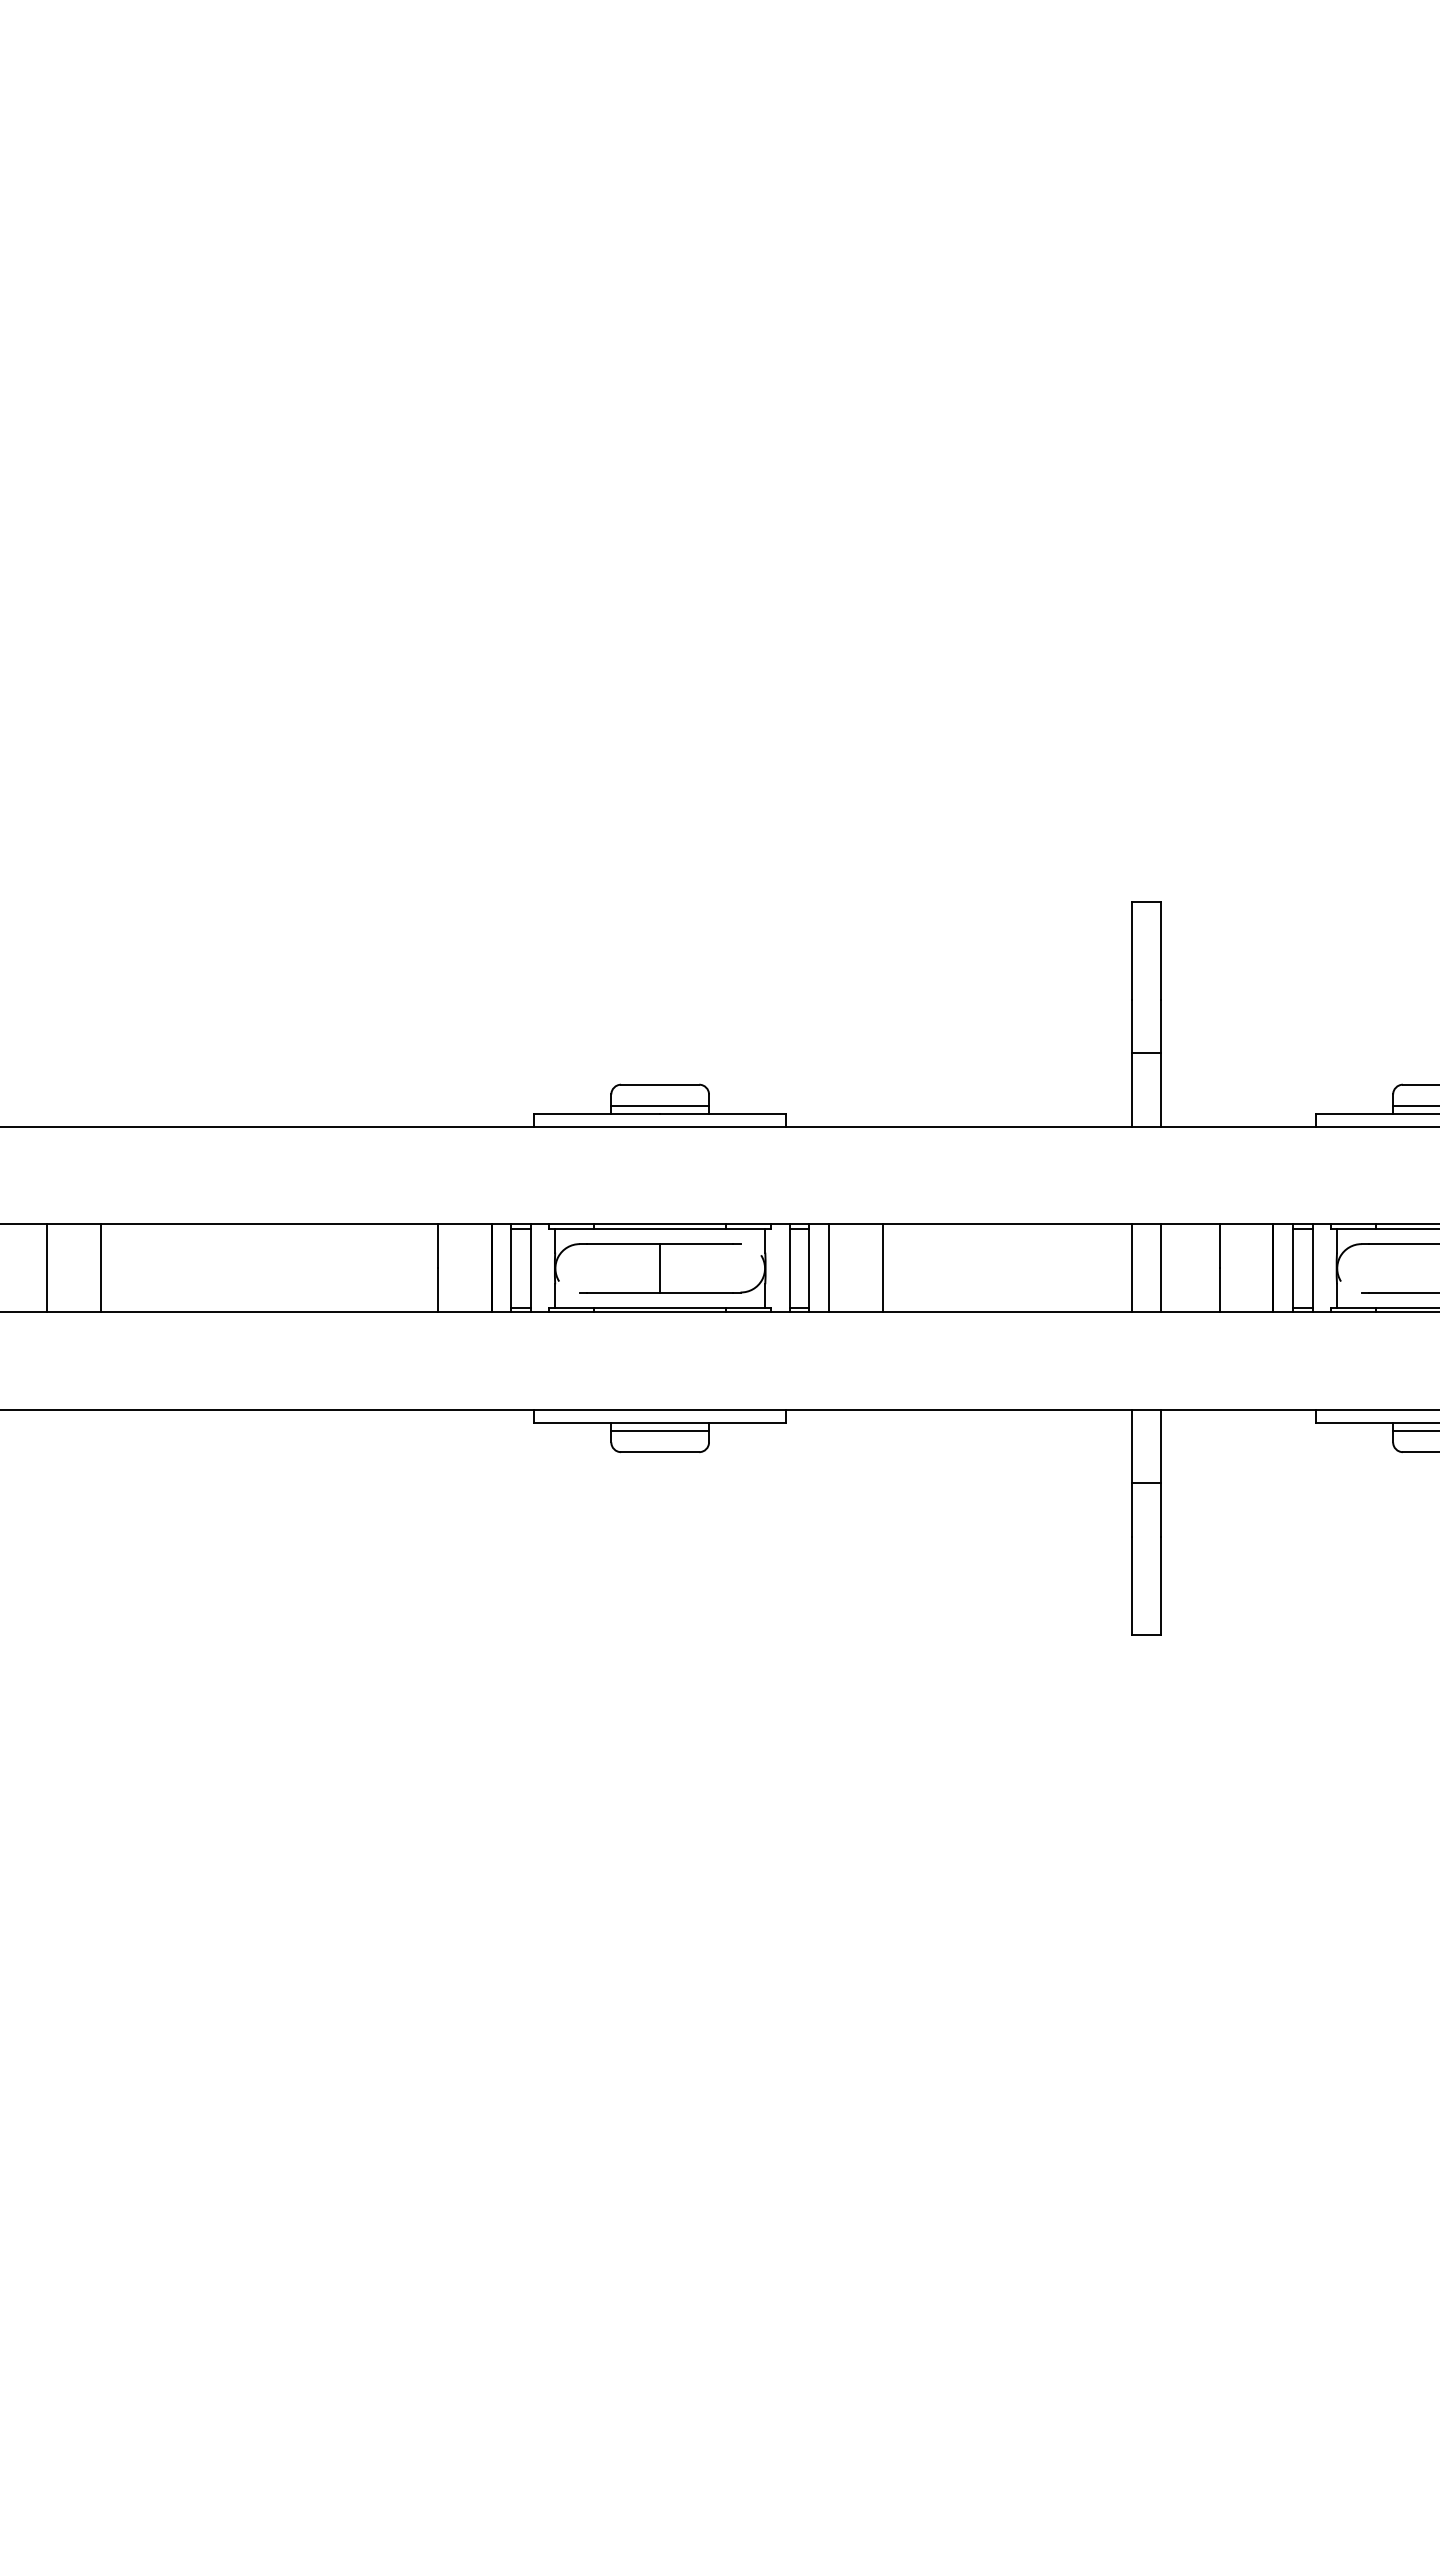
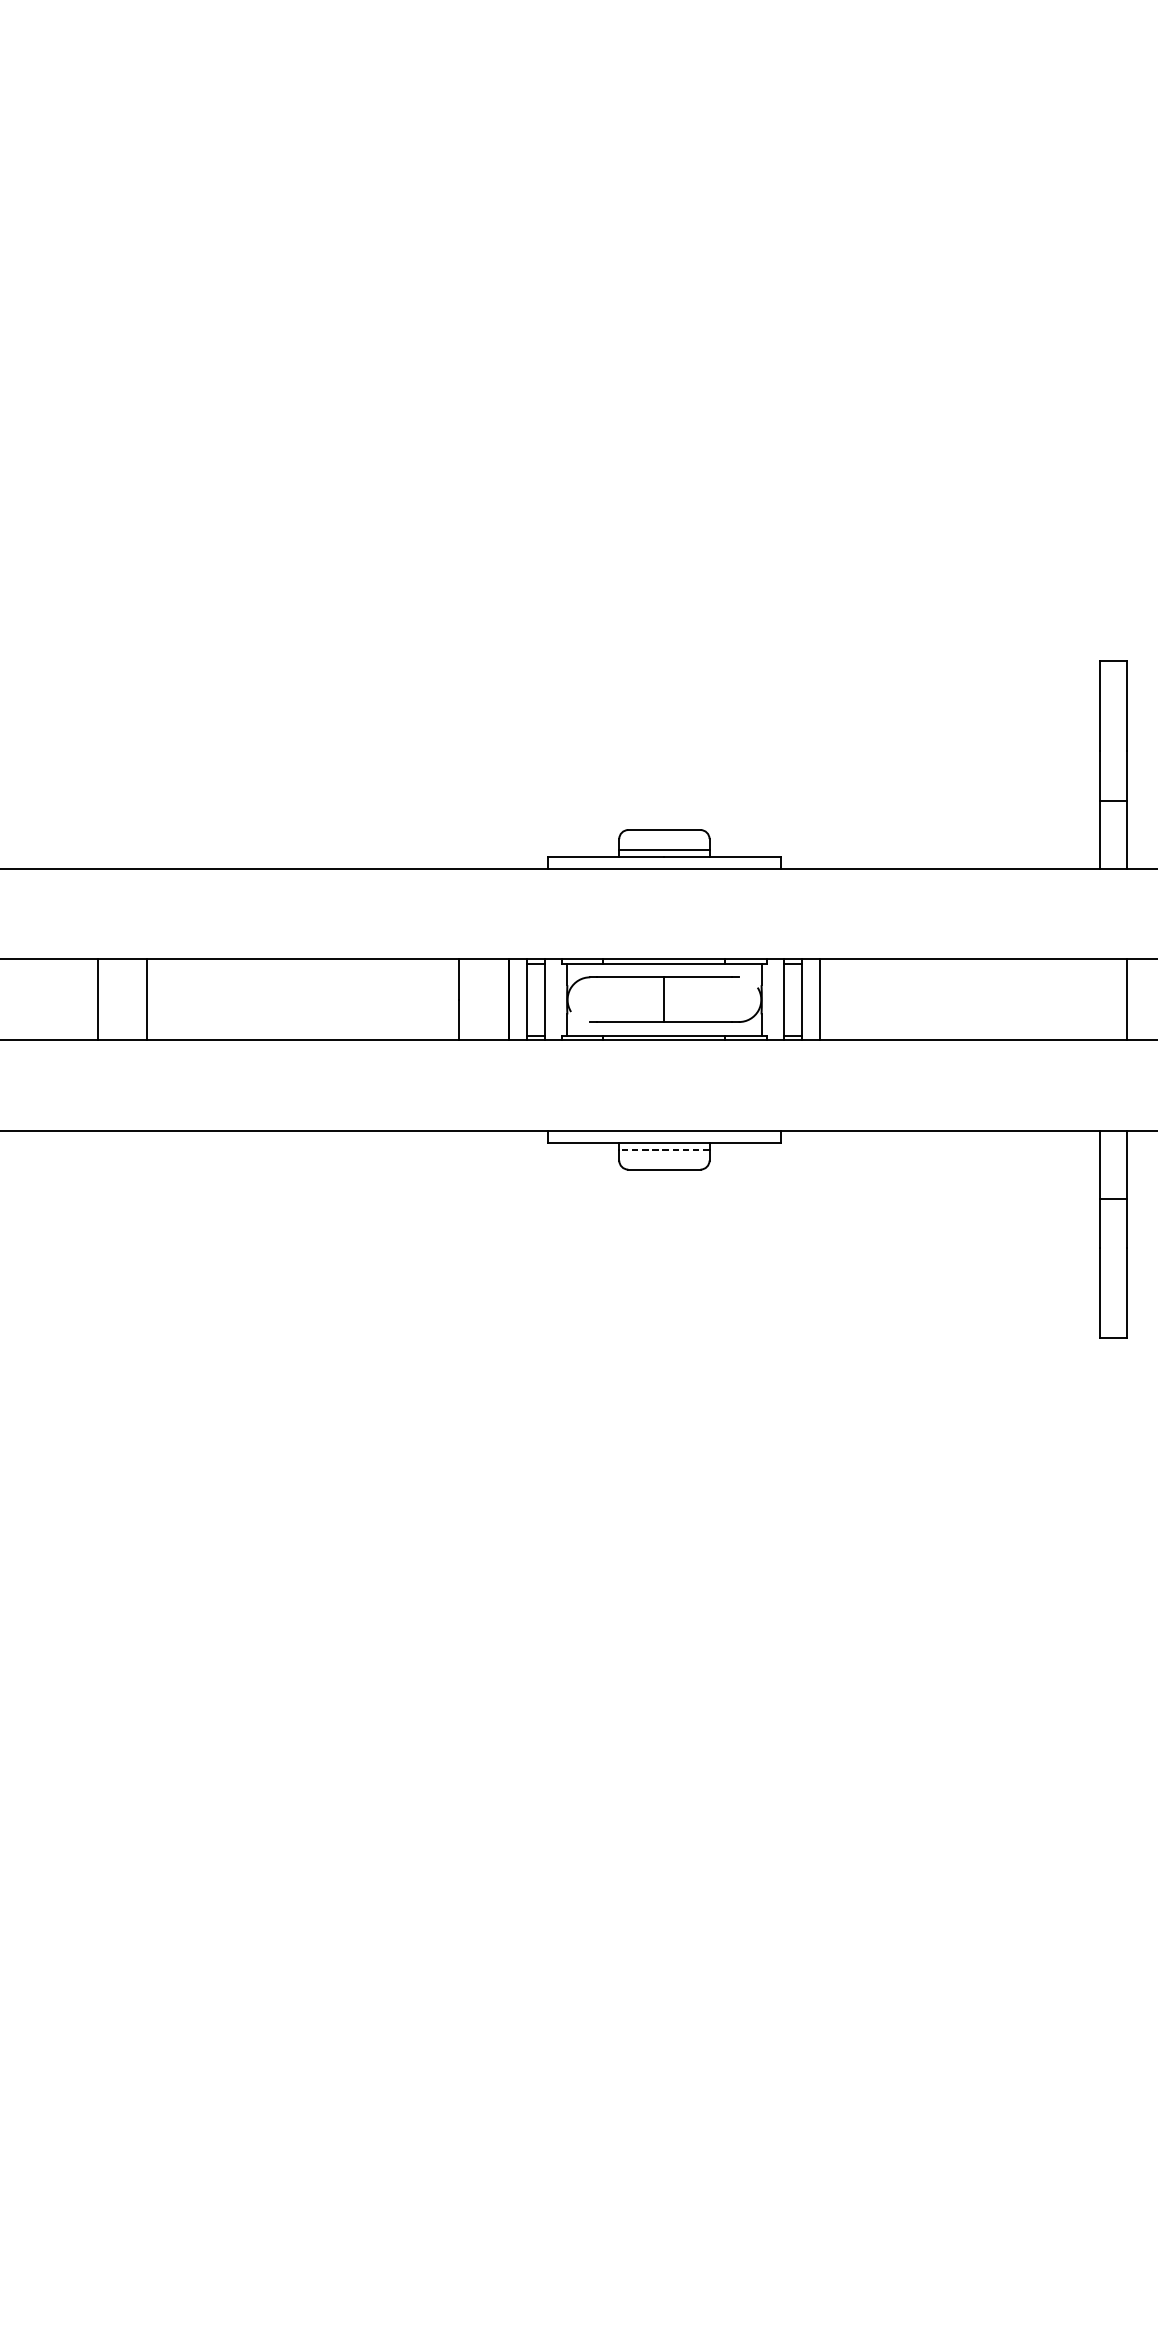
line: (882, 1268) -> (869, 999), removed
line: (1131, 1268) -> (1099, 999), removed
line: (660, 1430) -> (664, 1149), solid -> dashed

